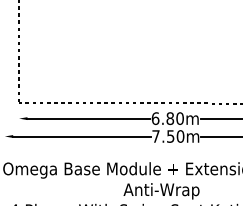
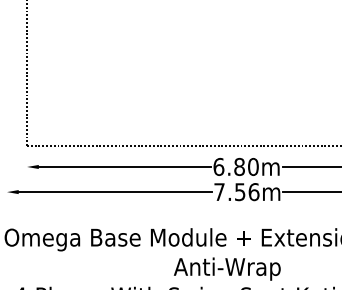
text: (180, 136) -> (253, 192), 7.50m -> 7.56m

